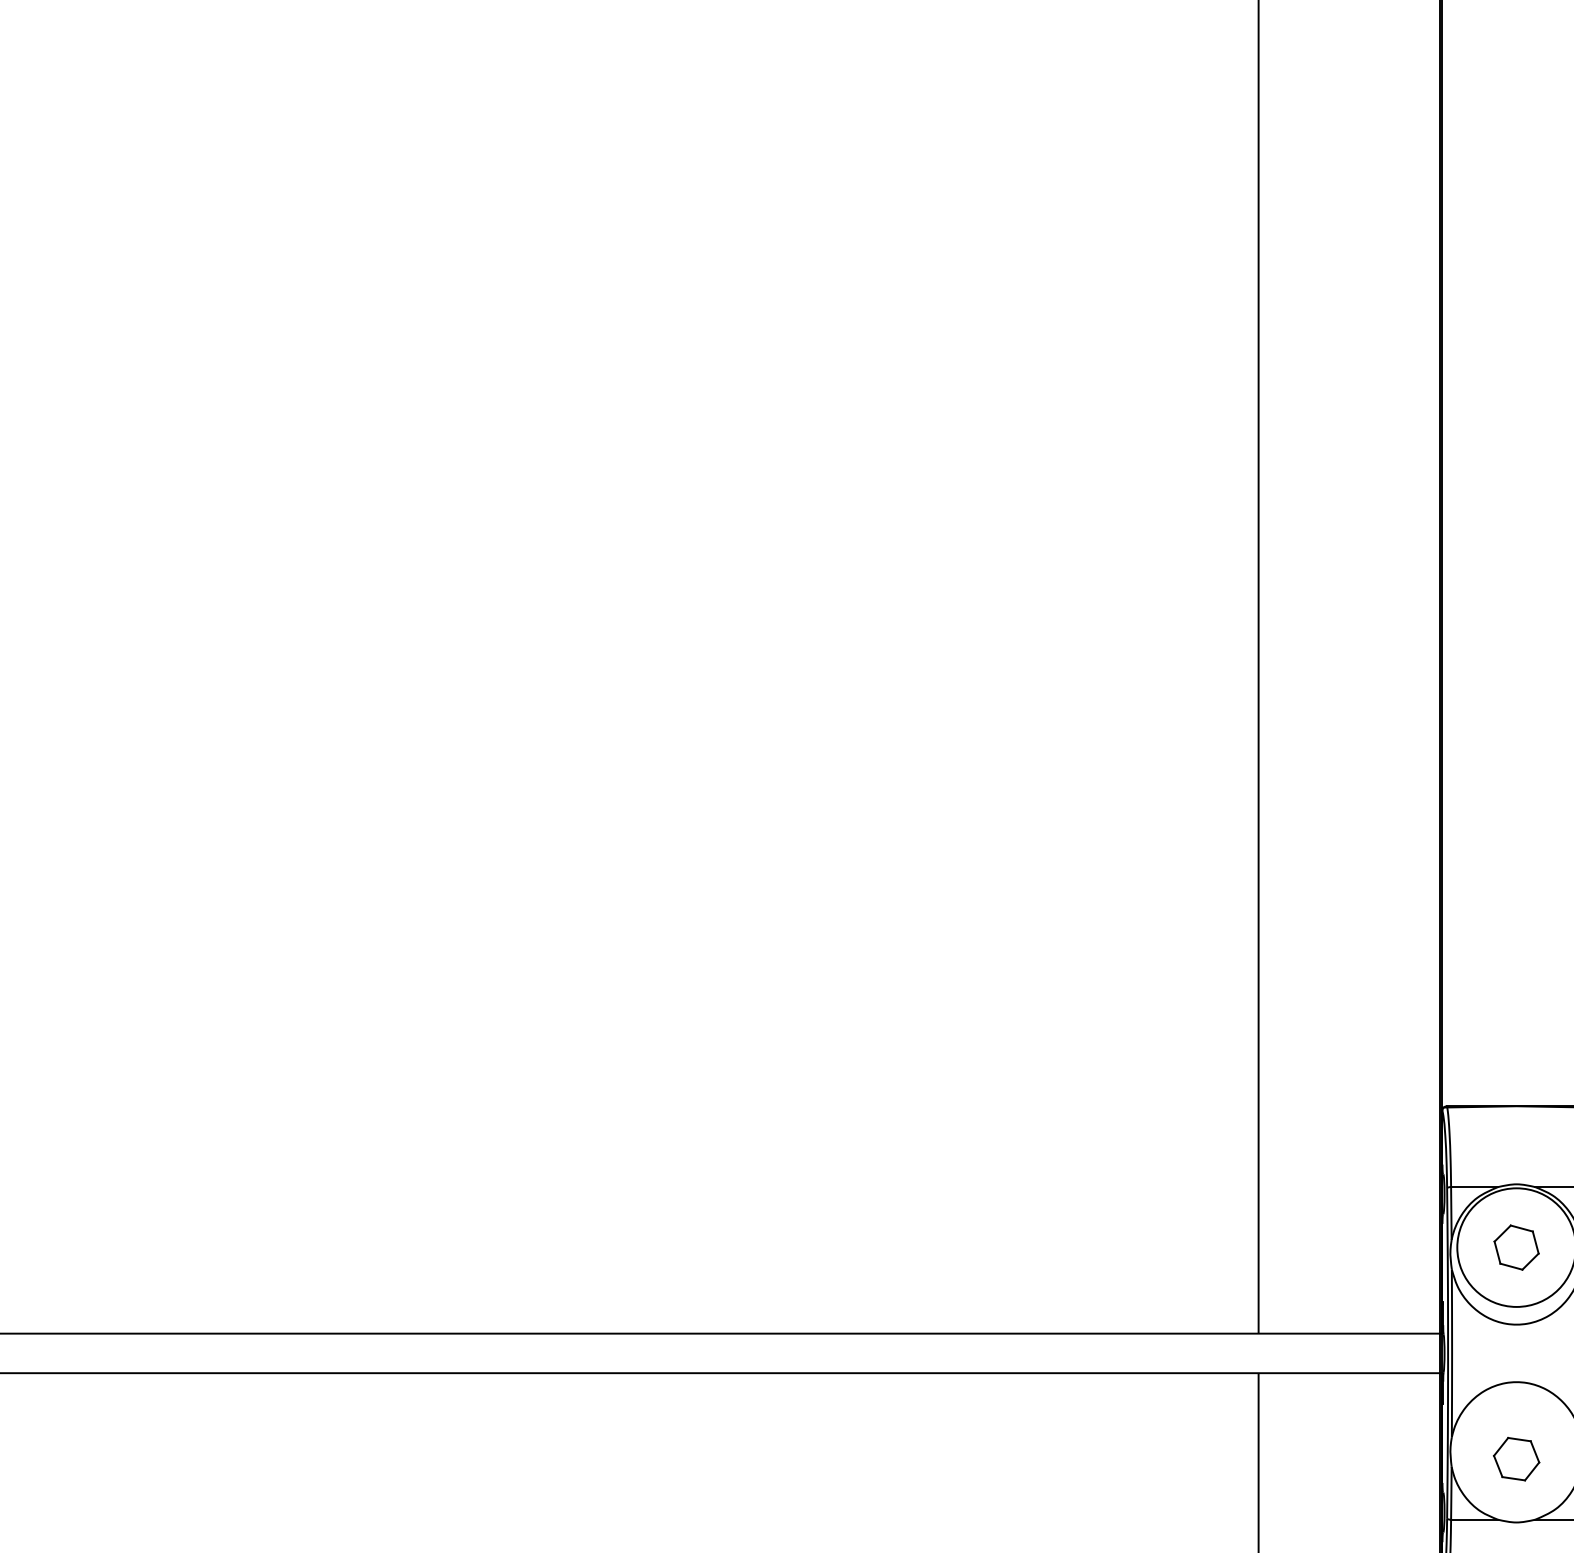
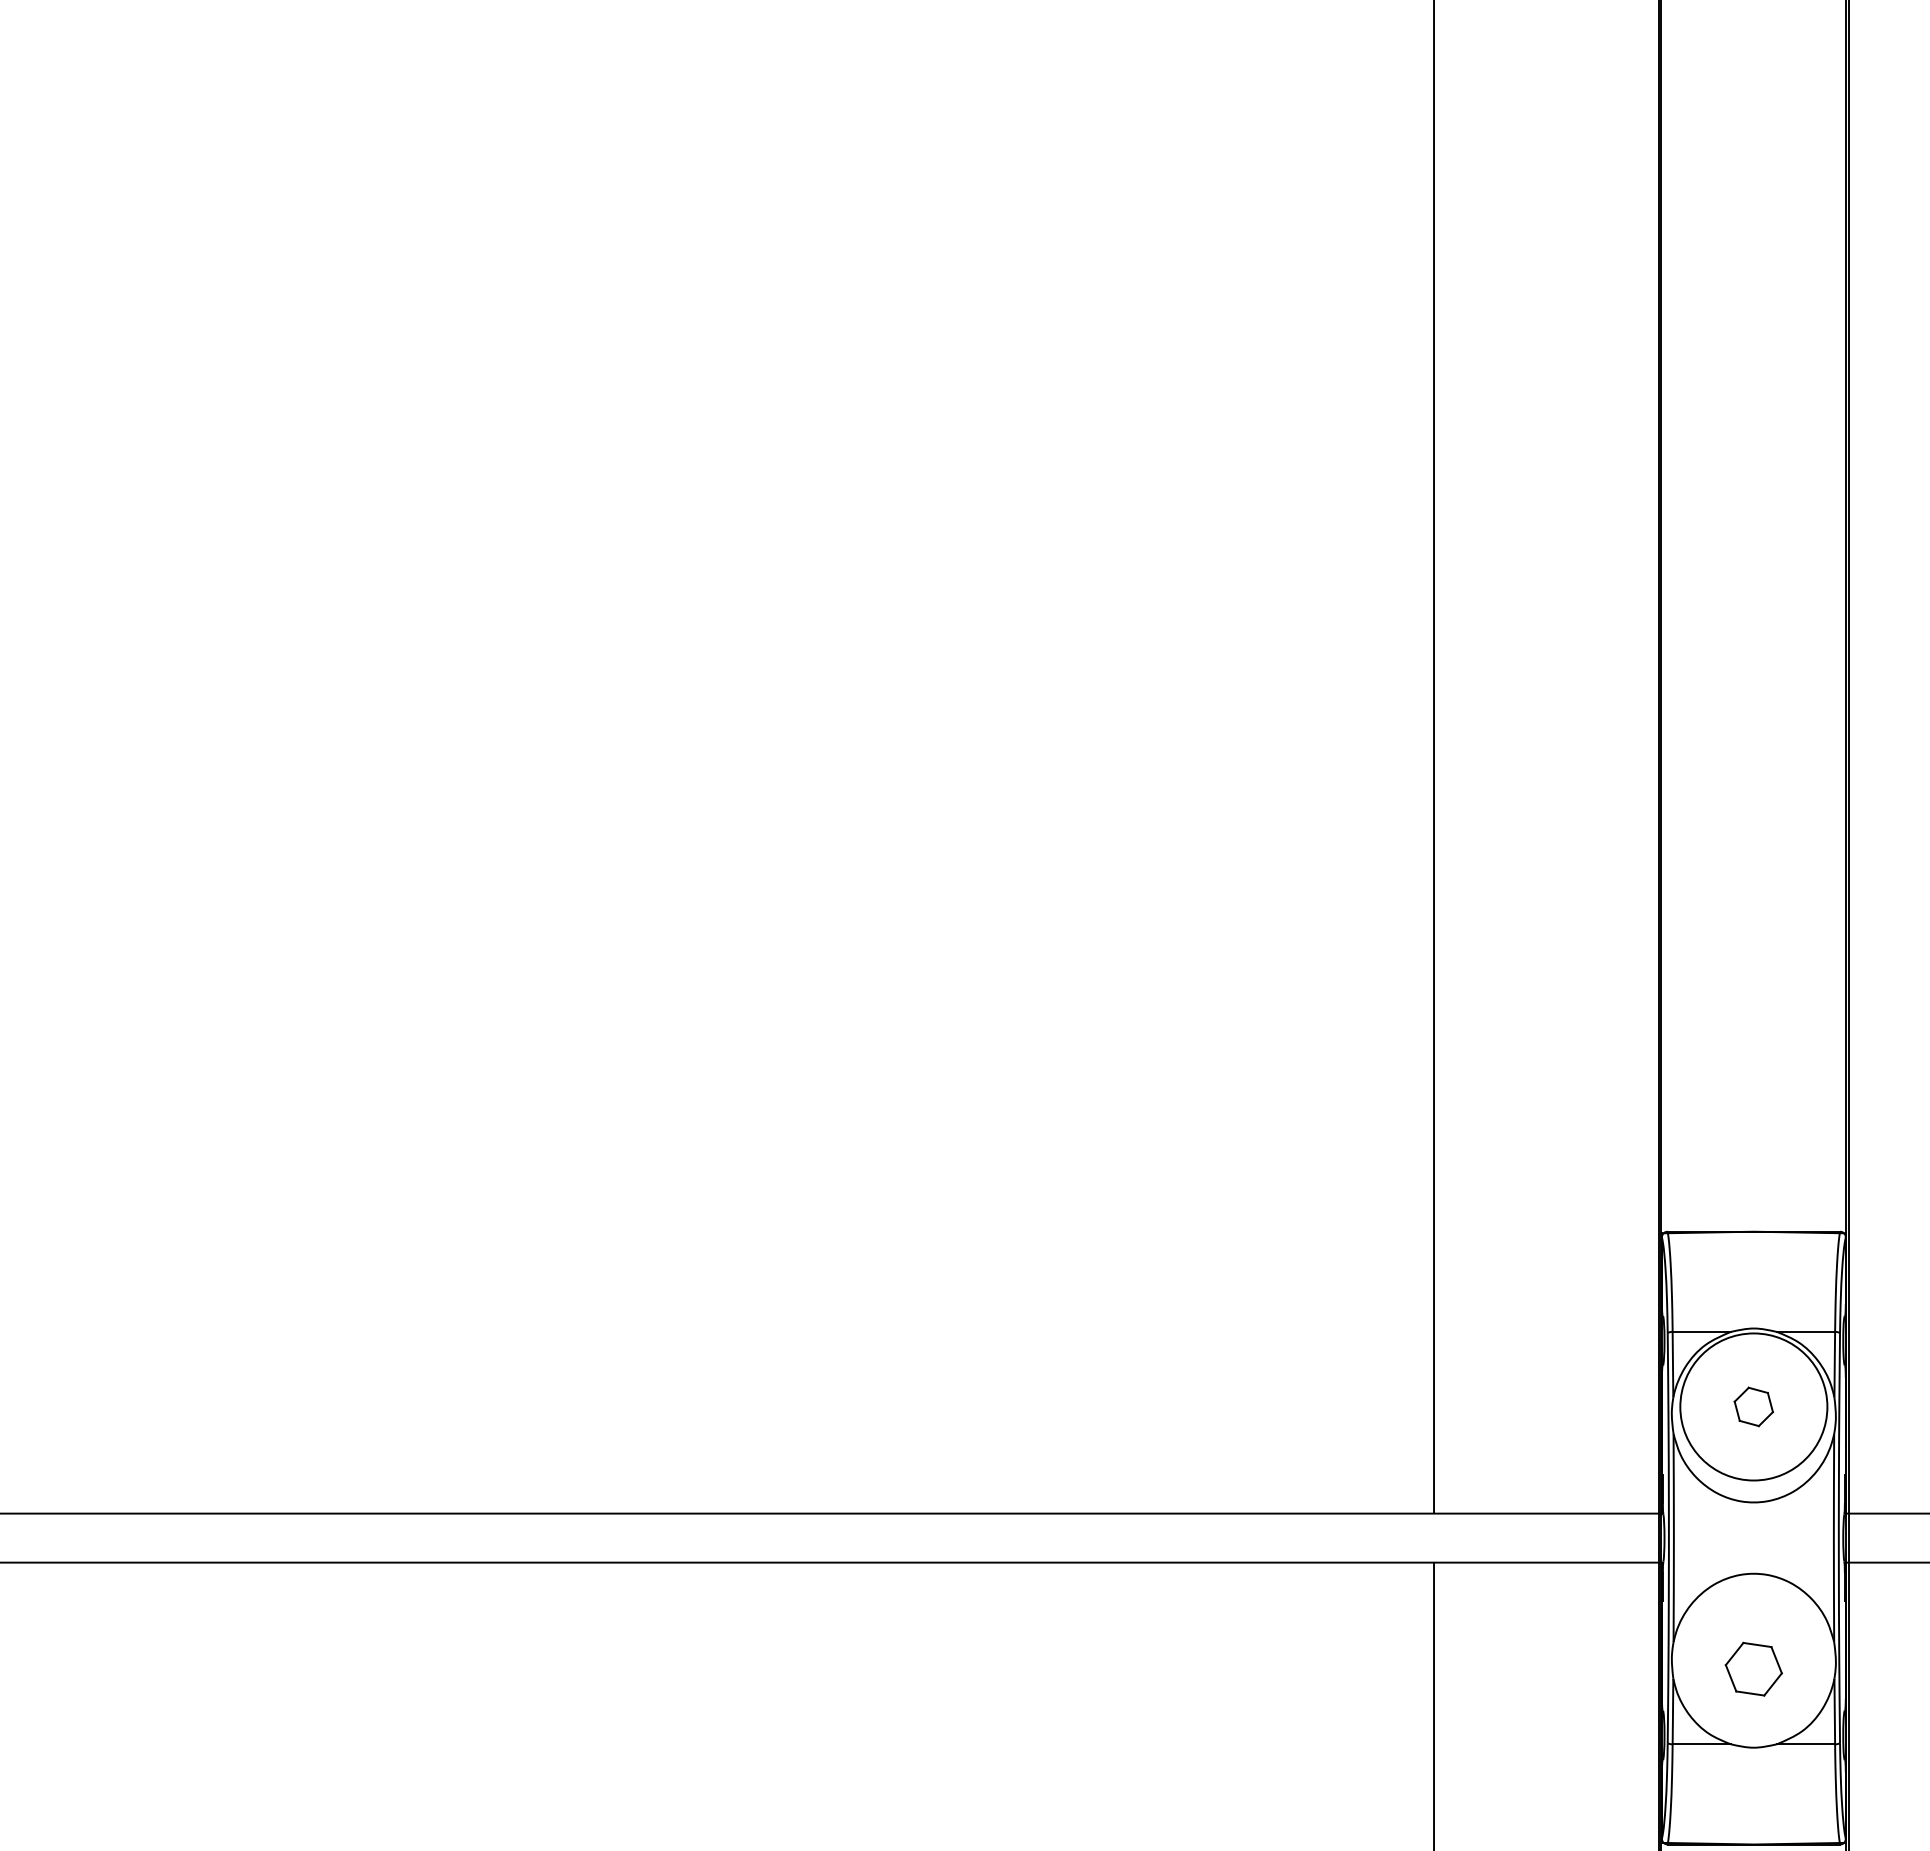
part: (1516, 1247) -> (1753, 1406), size x0.7

